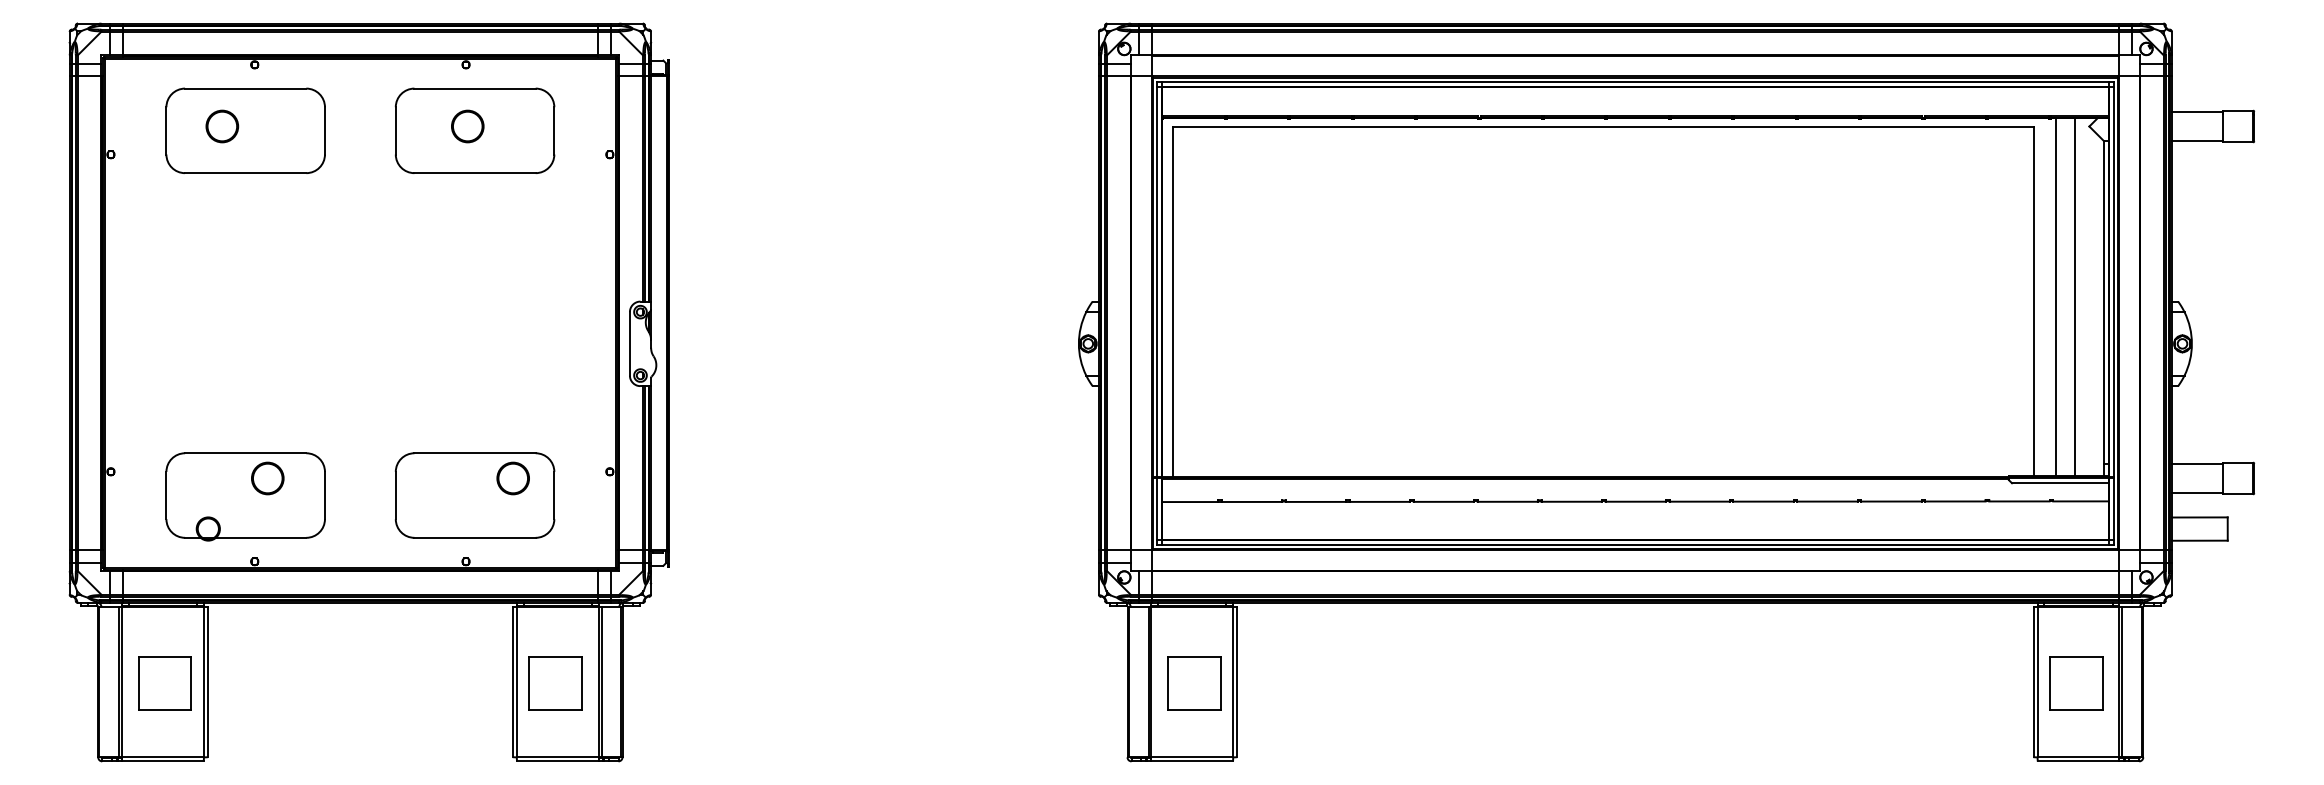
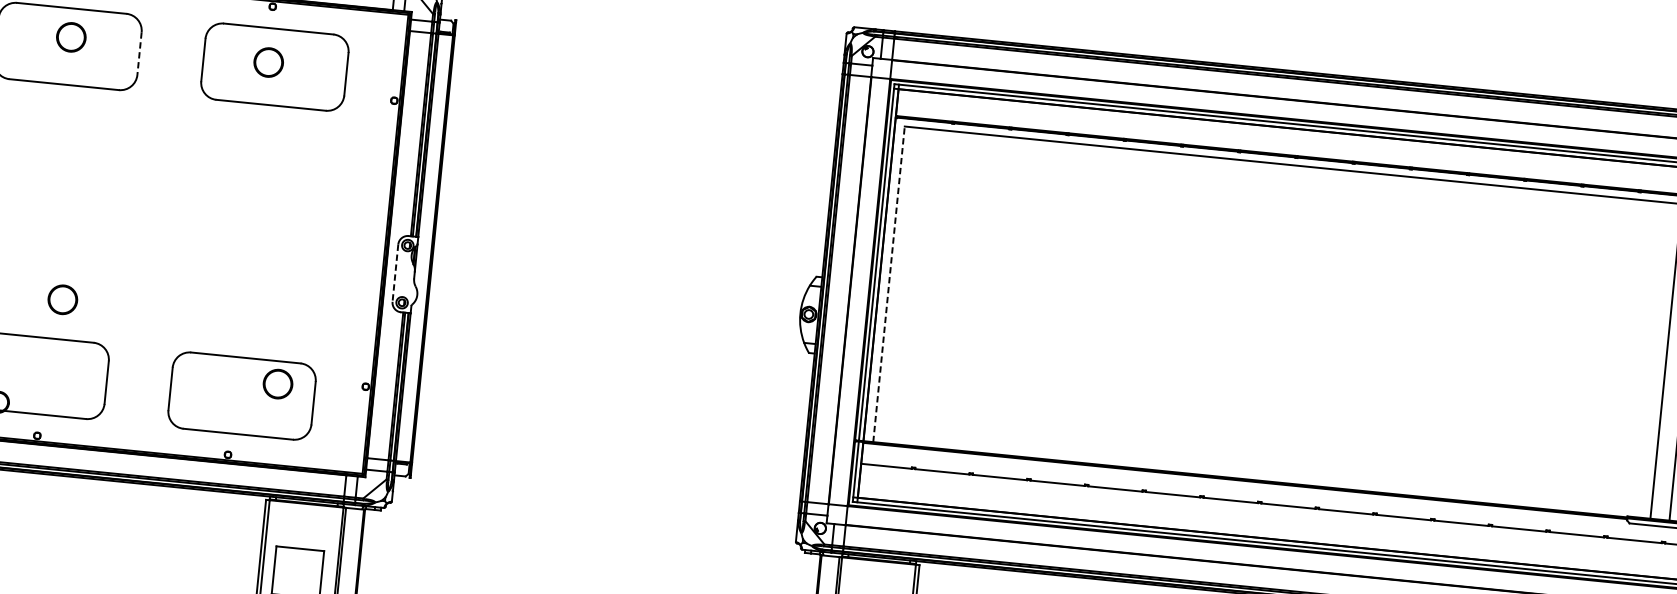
part: (222, 126) -> (71, 37), moved
line: (324, 130) -> (139, 53), solid -> dashed
line: (1172, 301) -> (888, 283), solid -> dashed
line: (629, 343) -> (395, 272), solid -> dashed
part: (267, 478) -> (62, 299), moved

